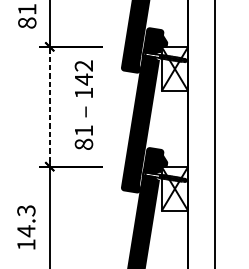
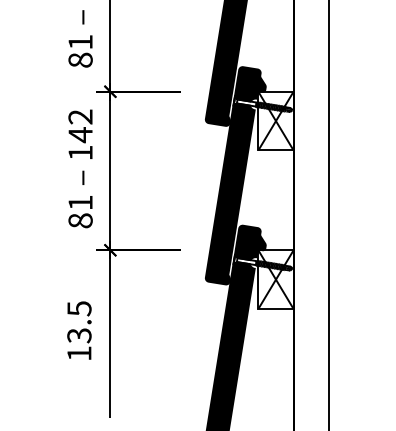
text: (83, 104) -> (80, 168), moved
line: (49, 107) -> (110, 171), dashed -> solid
text: (26, 221) -> (79, 322), 14.3 -> 13.5

